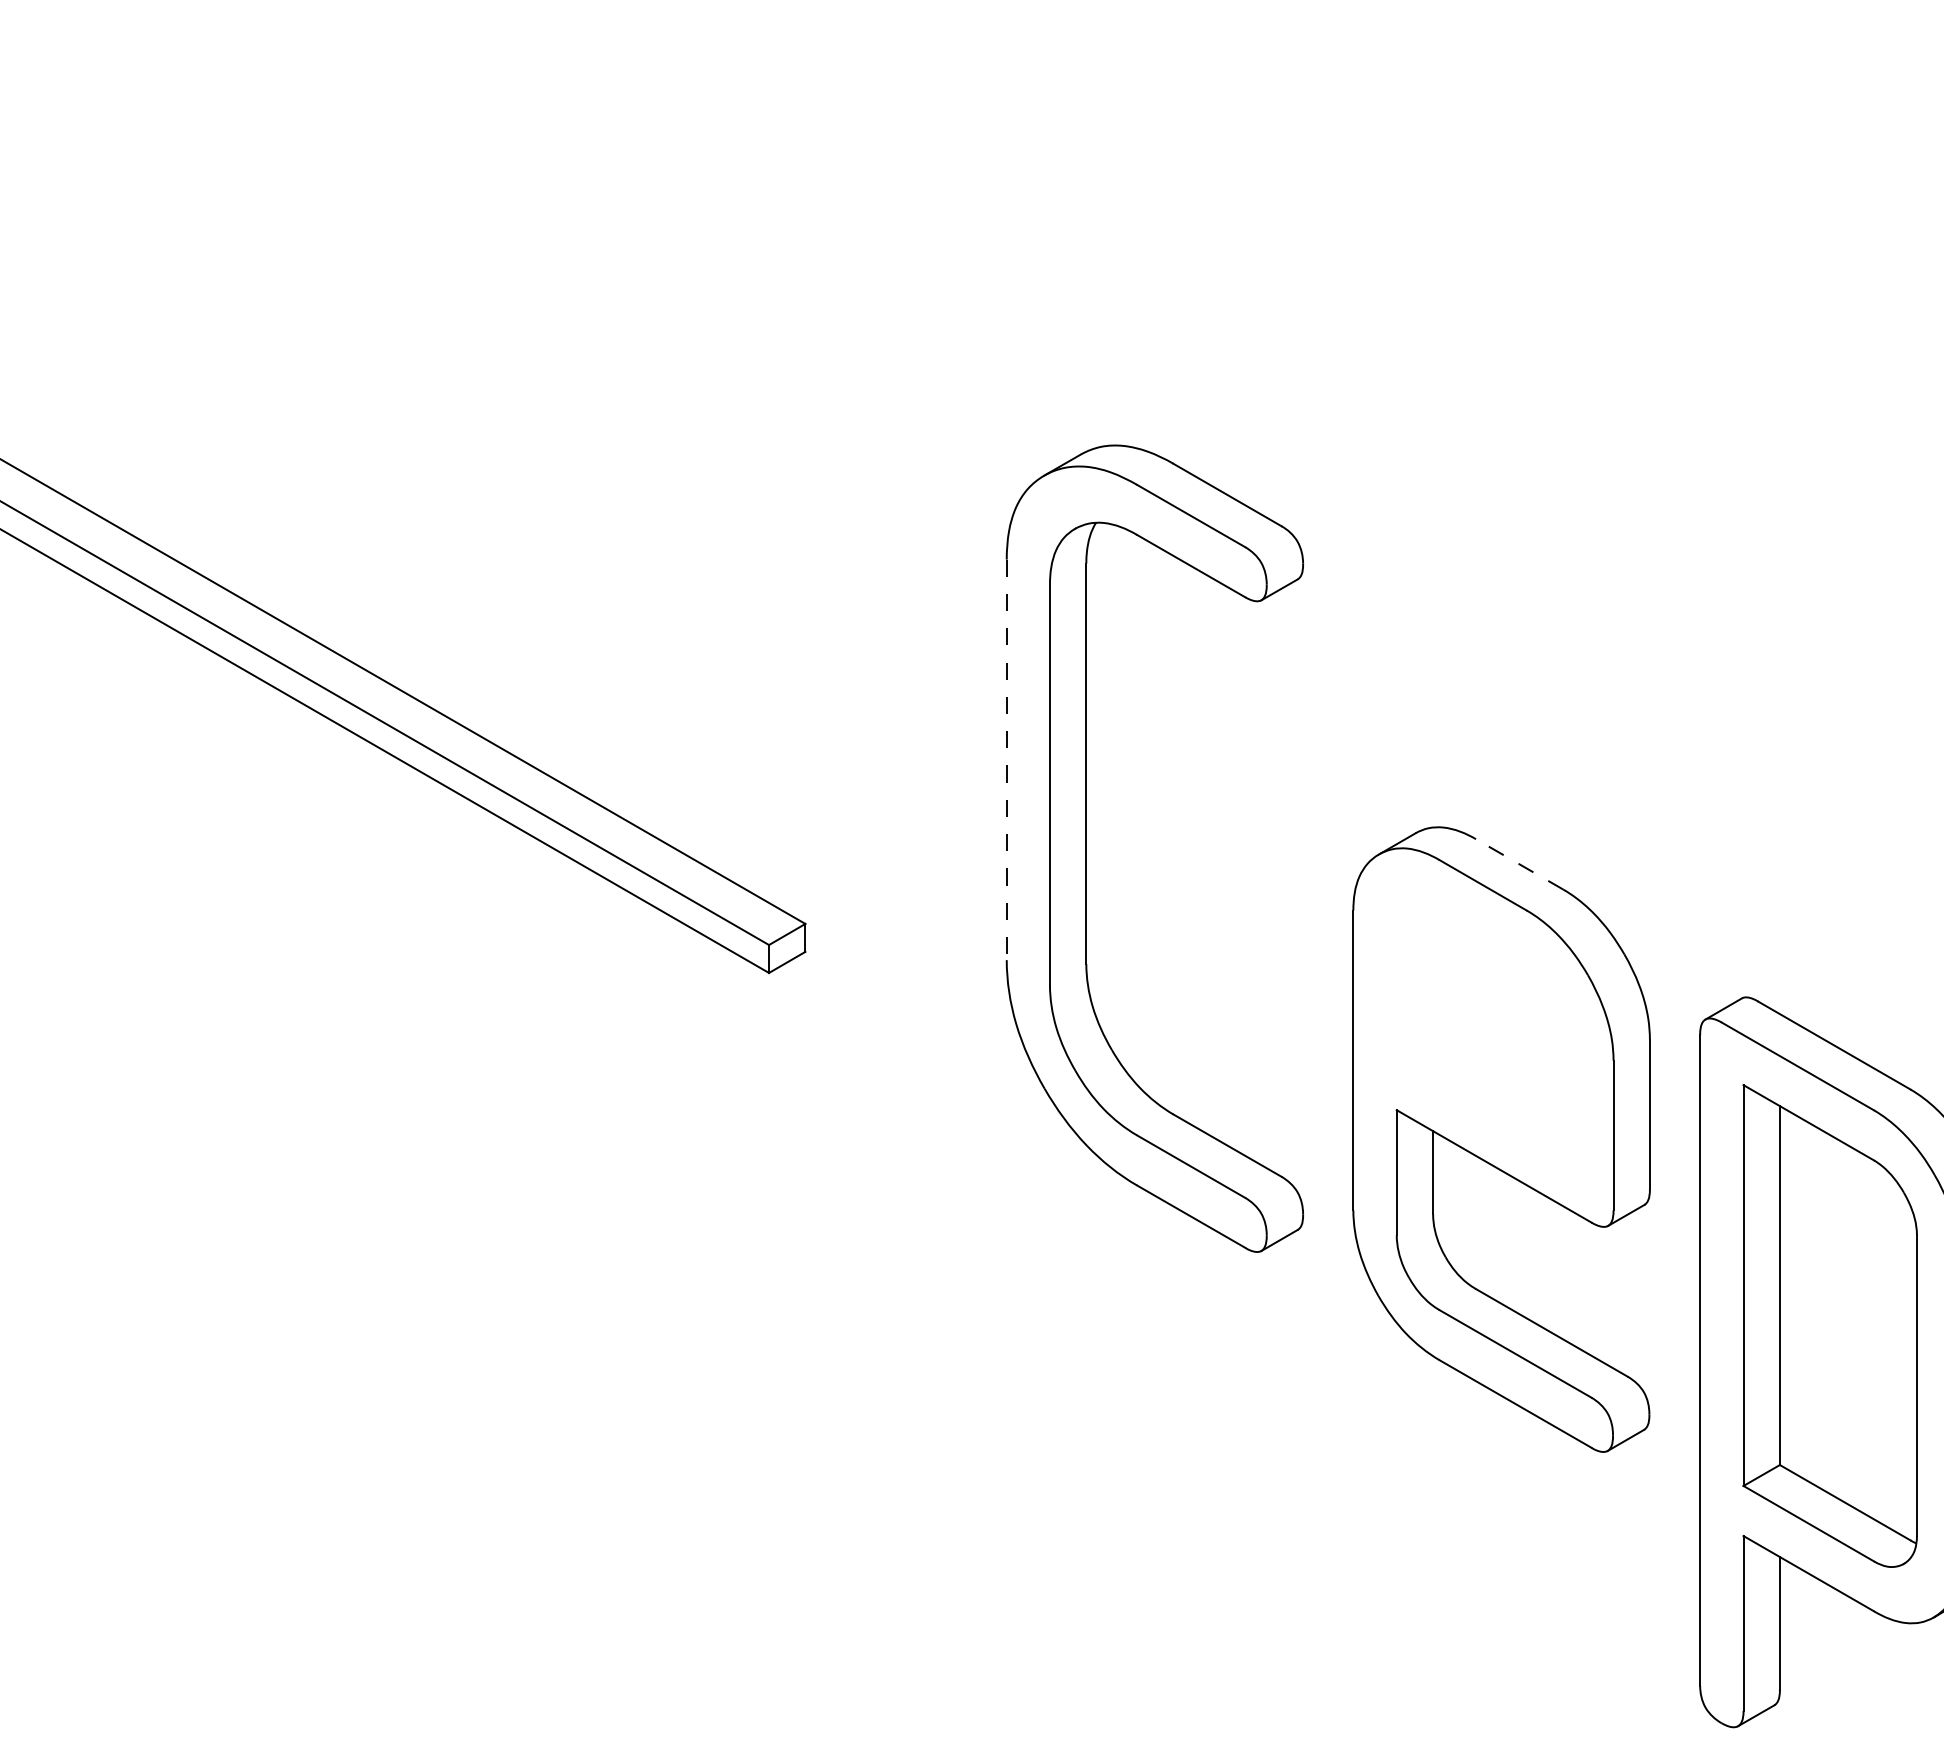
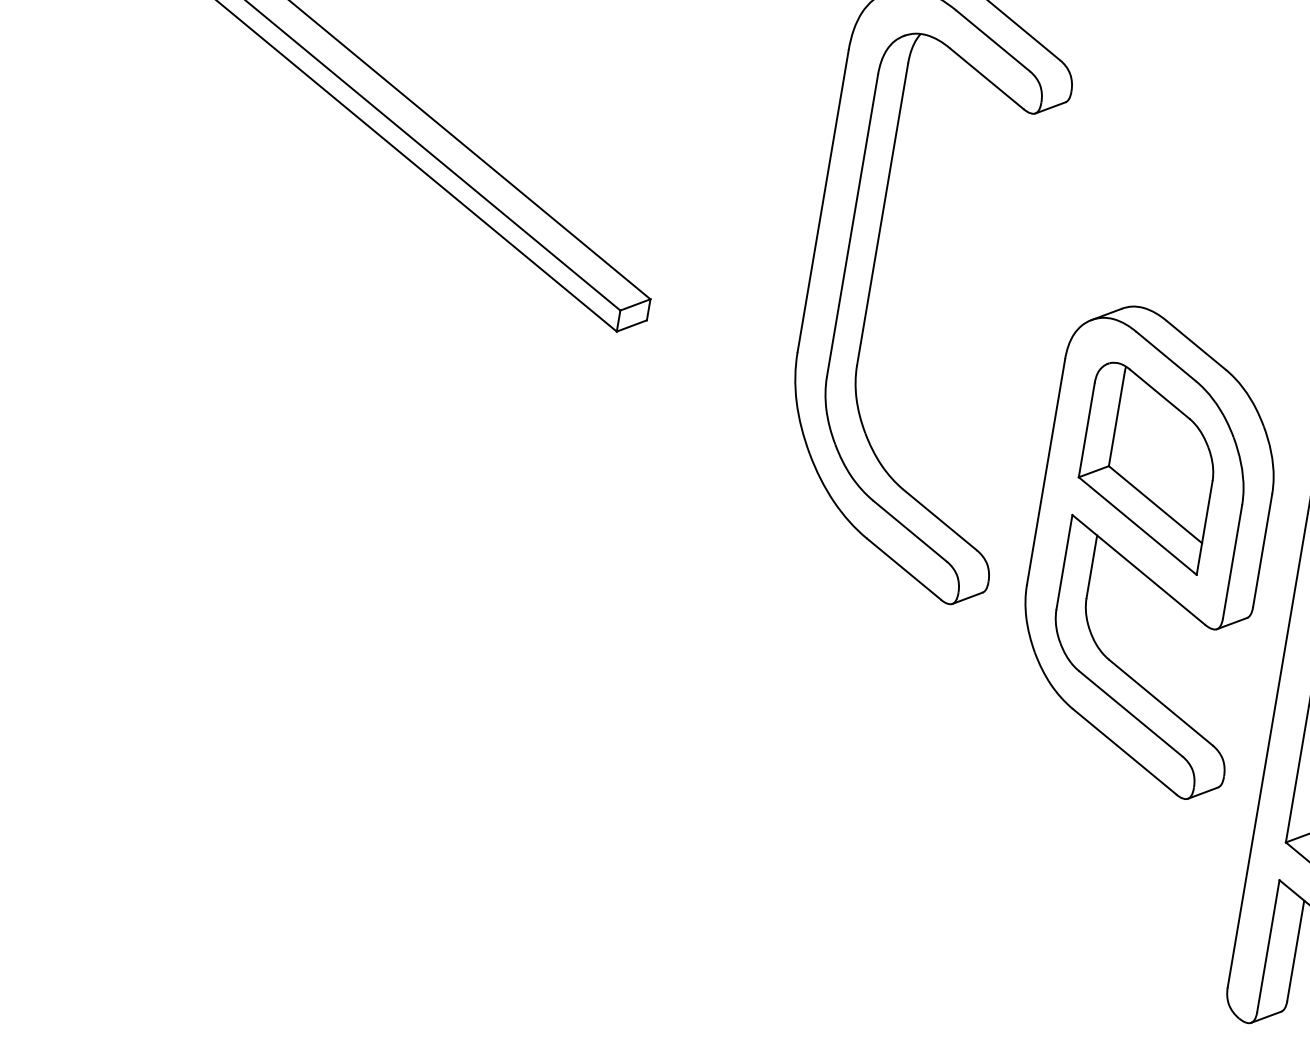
line: (1006, 760) -> (822, 201), dashed -> solid
line: (1519, 864) -> (1196, 345), dashed -> solid
part: (1483, 1032) -> (1147, 467), added

